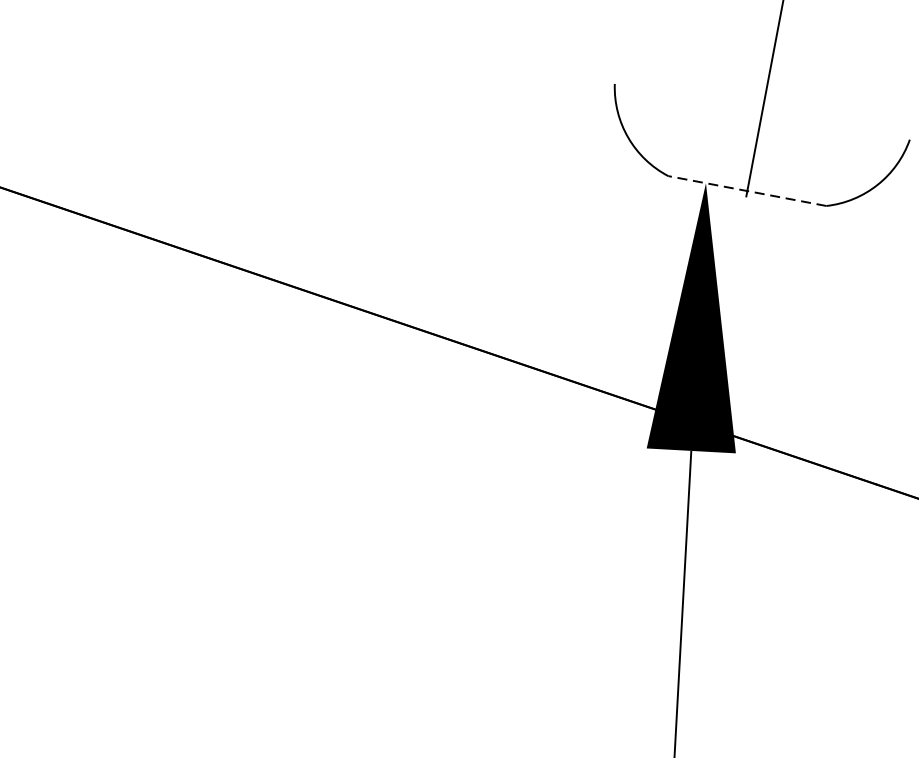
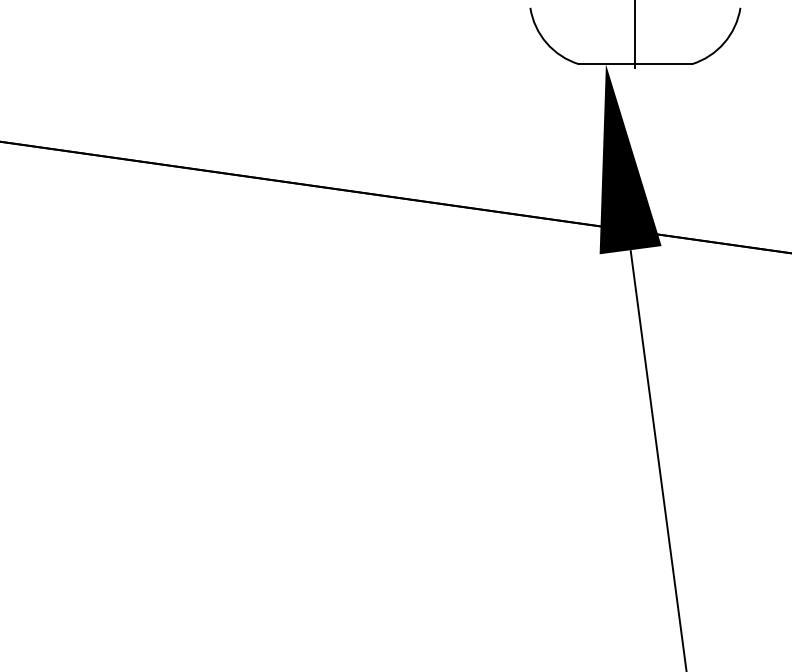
line: (746, 191) -> (634, 64), dashed -> solid

